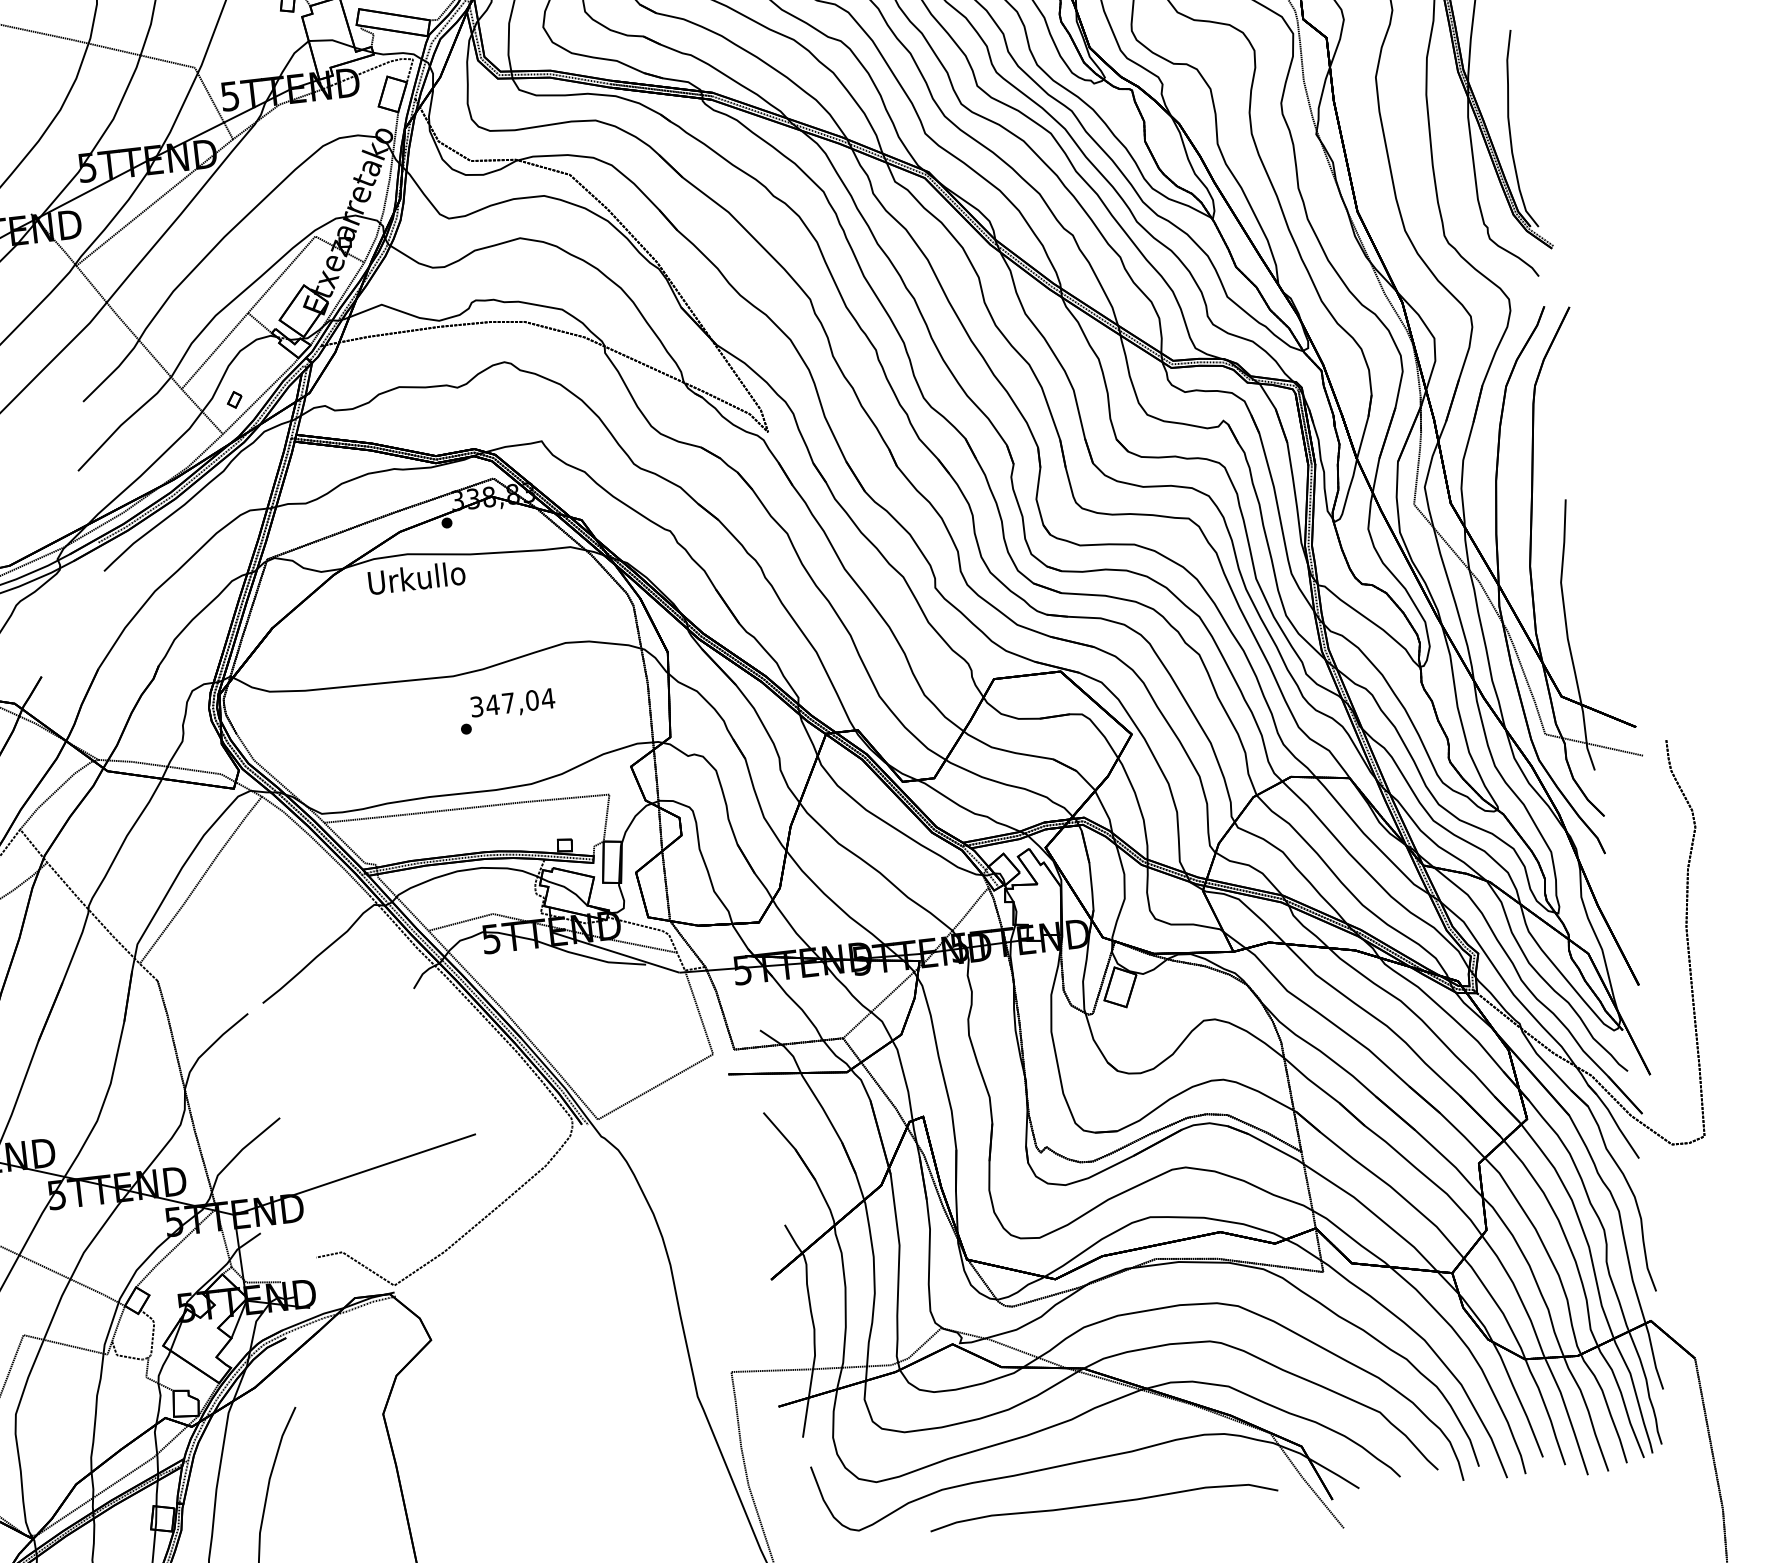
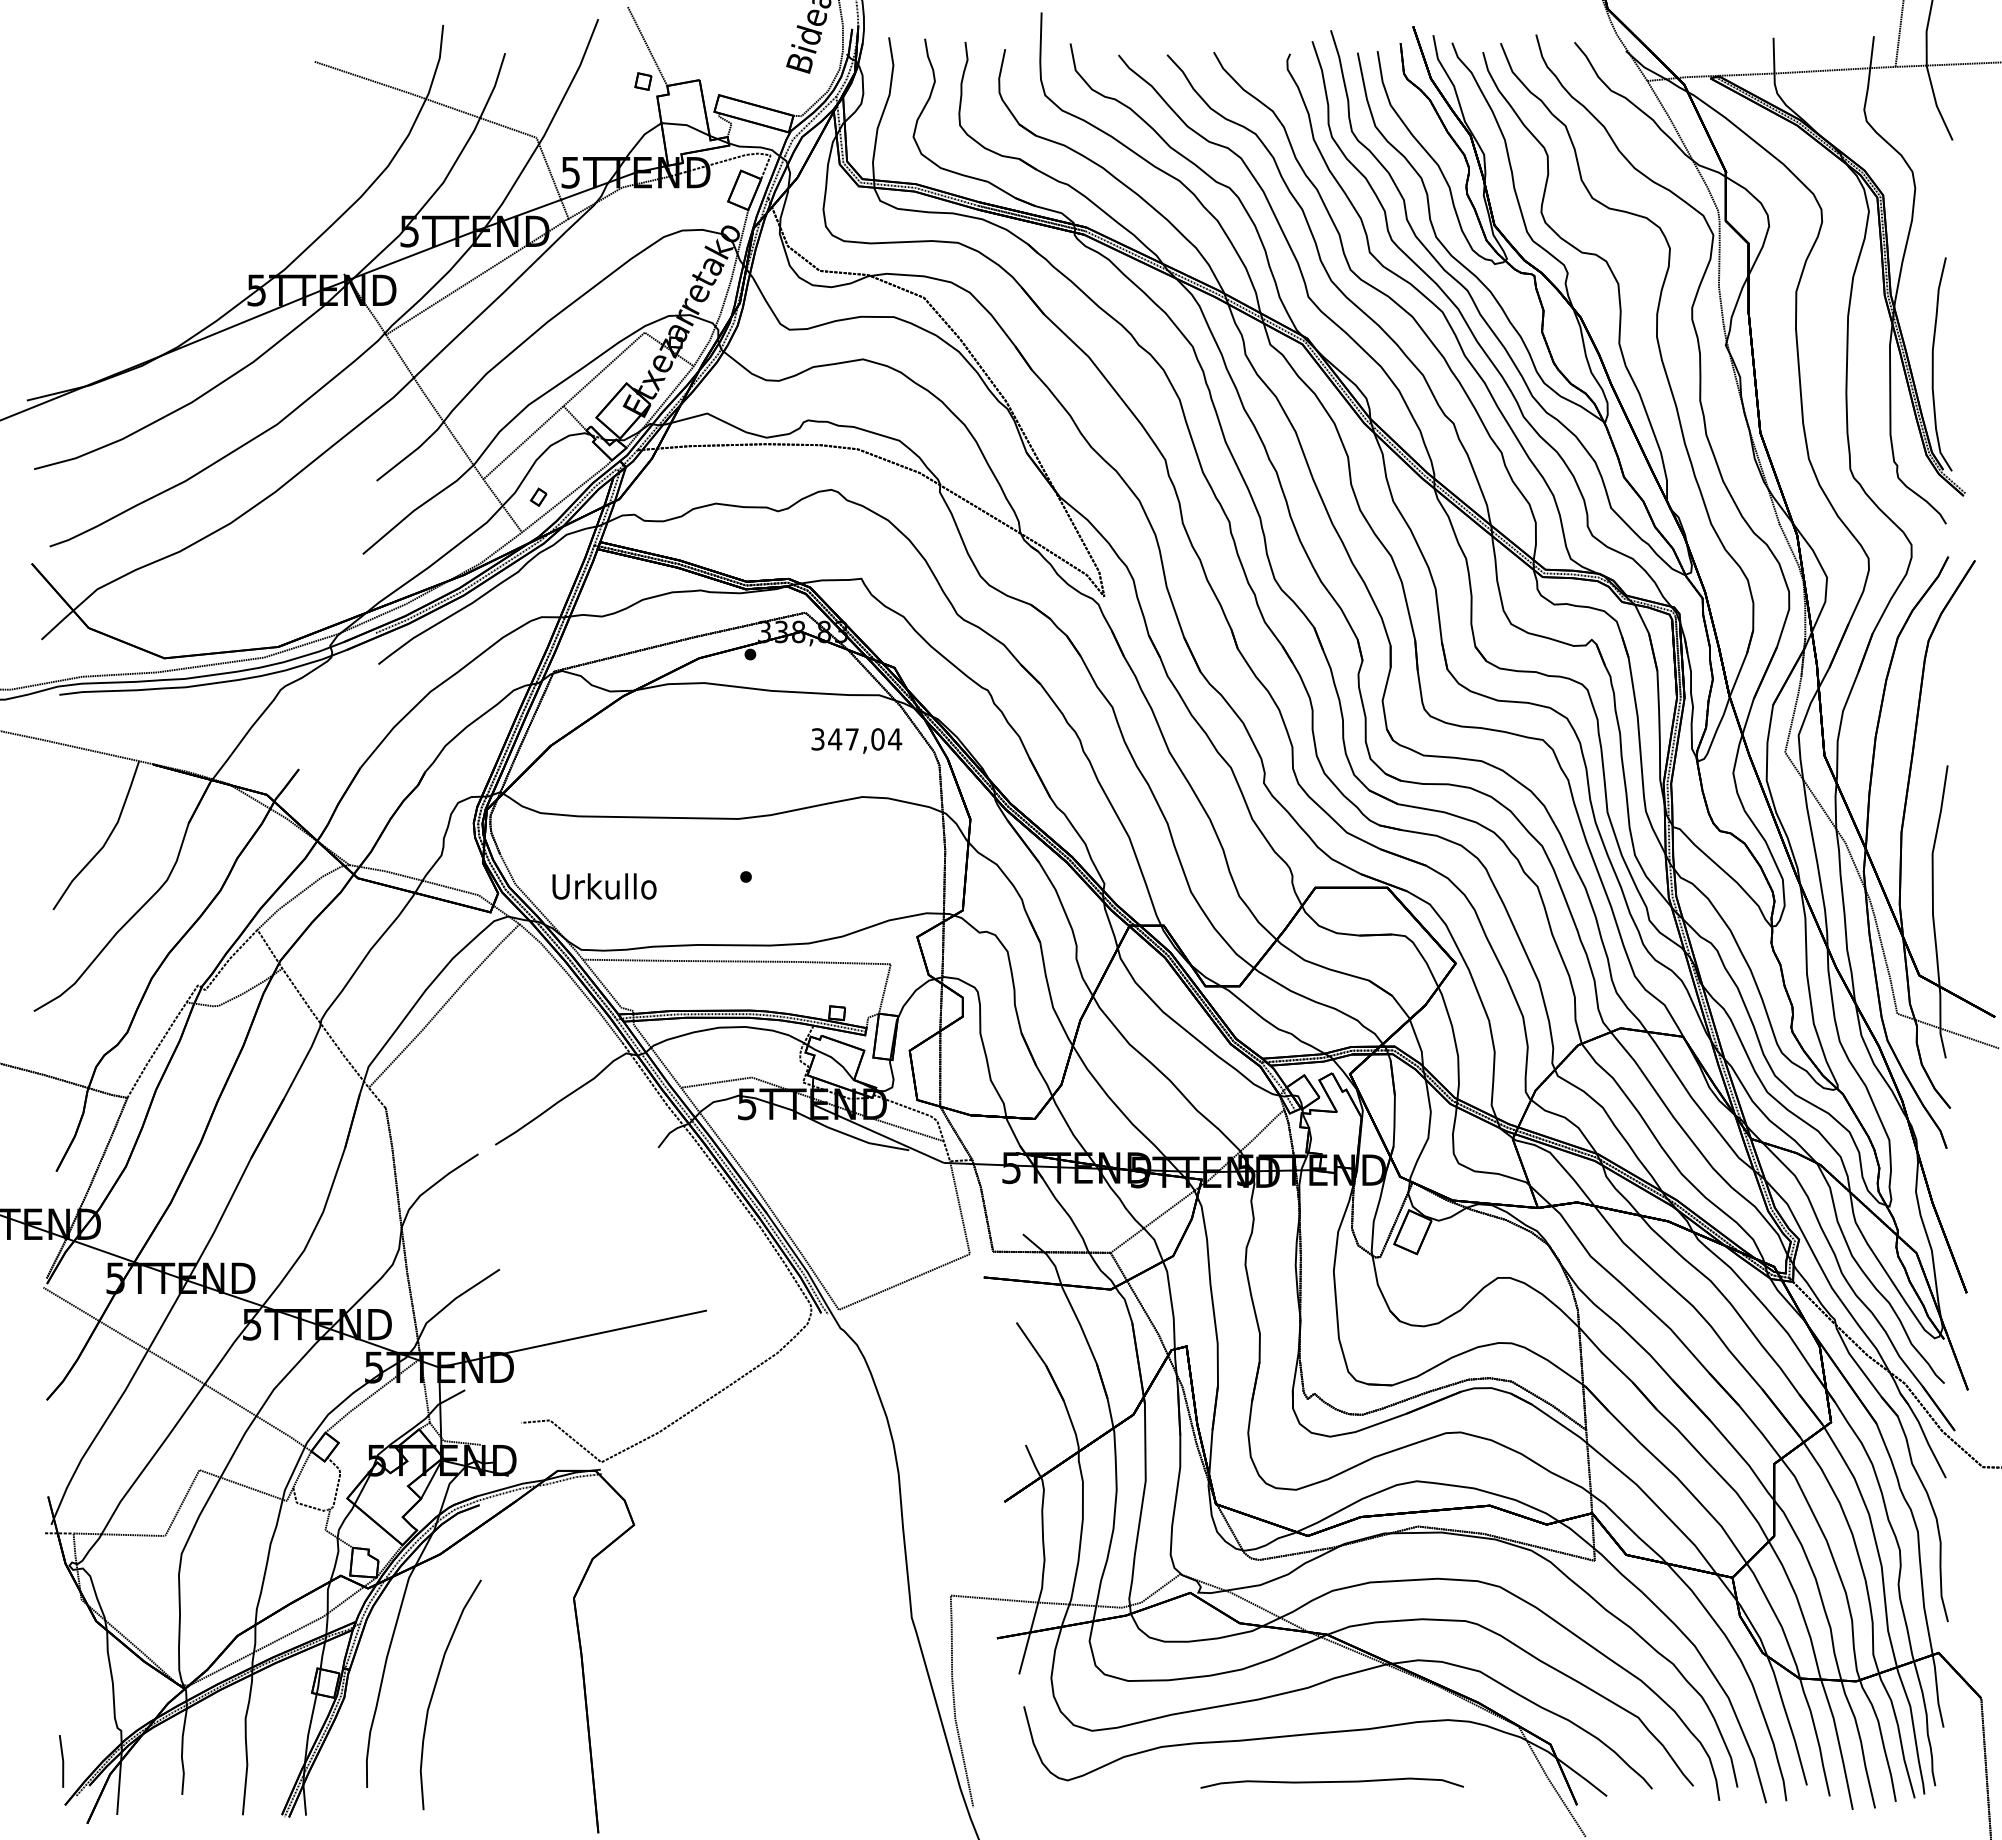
text: (416, 577) -> (604, 886), moved
text: (512, 703) -> (856, 740), moved
part: (1104, 1504) -> (1332, 1782), size x0.7

